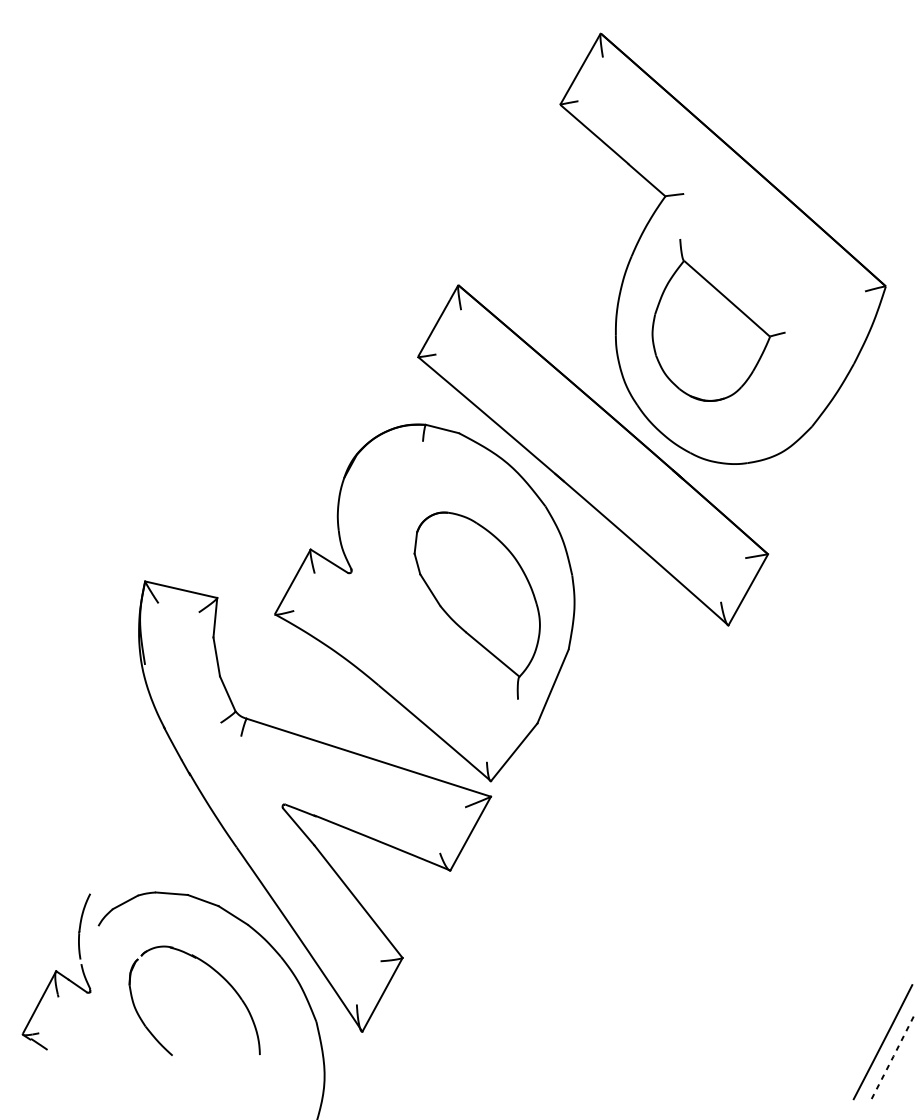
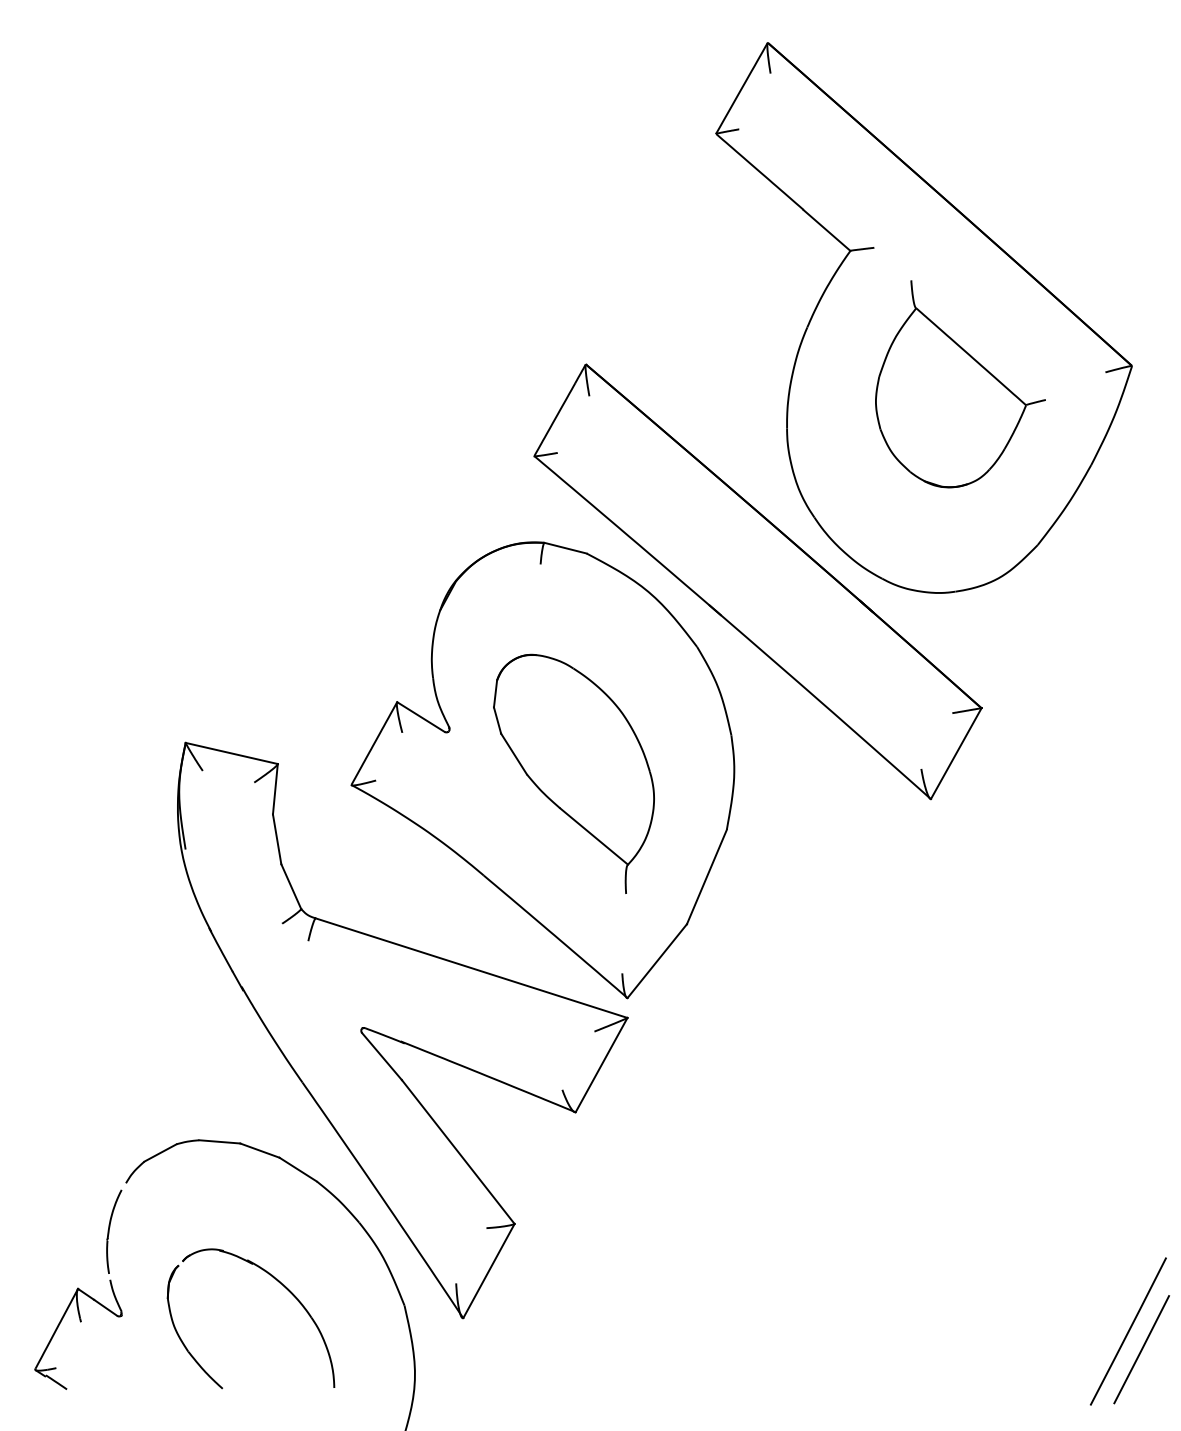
part: (718, 320) -> (960, 384), moved
part: (476, 605) -> (573, 773), moved
part: (56, 971) -> (78, 1289), moved
part: (217, 973) -> (279, 1283), moved
line: (893, 1056) -> (1141, 1349), dashed -> solid

